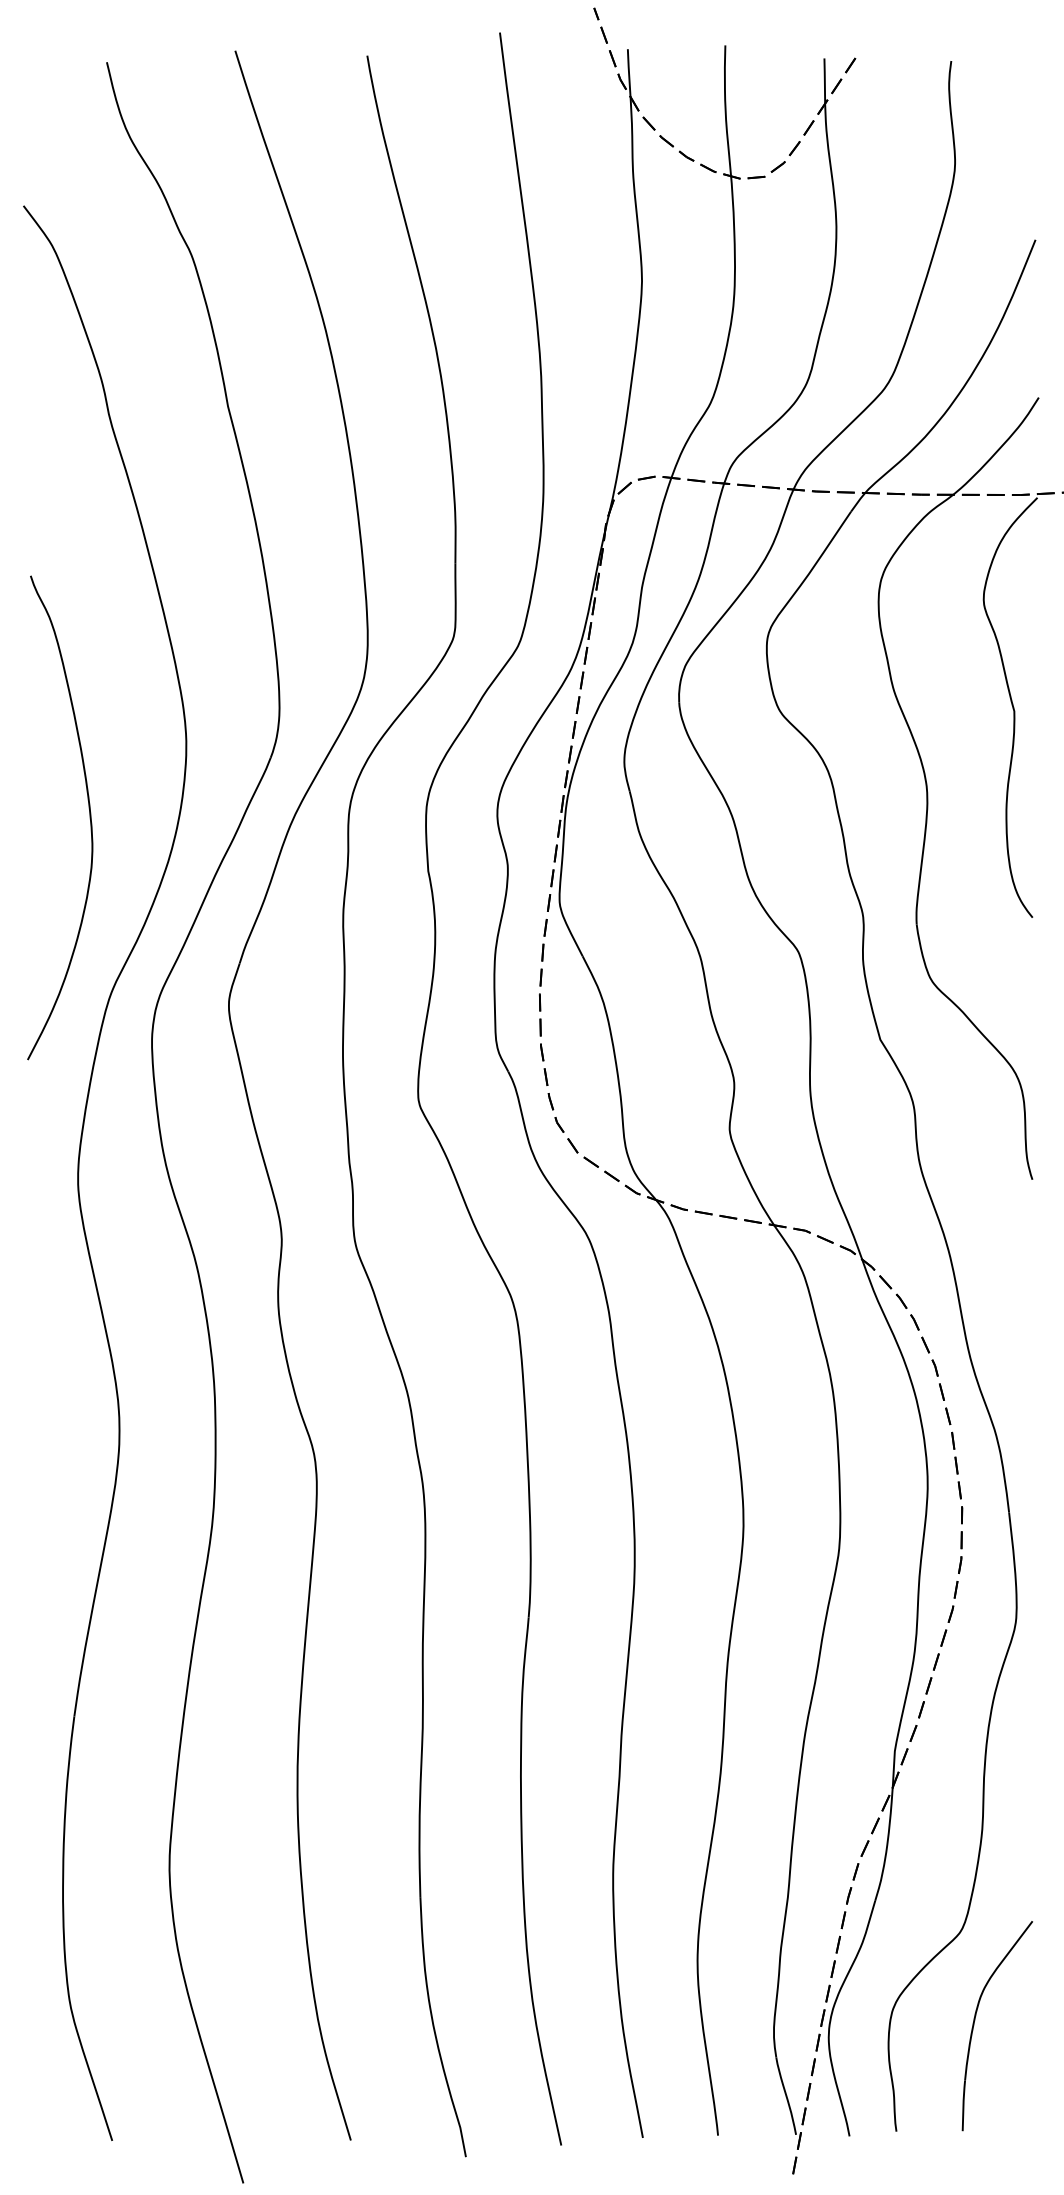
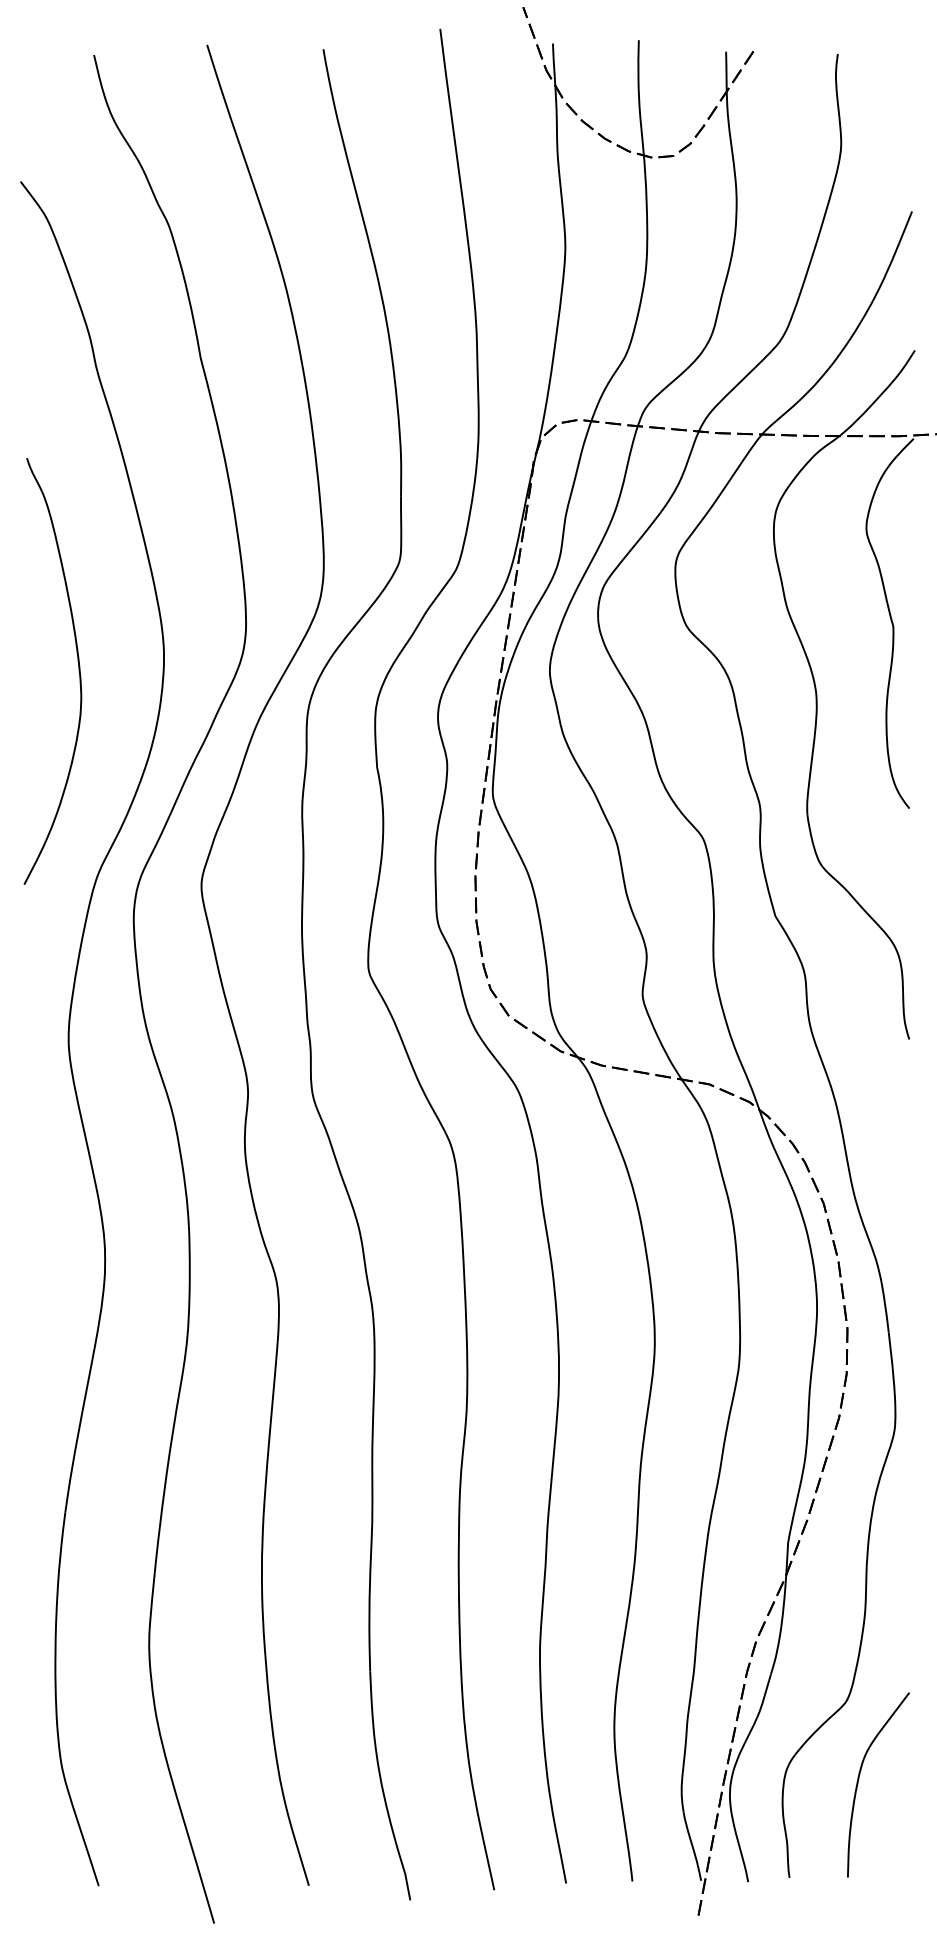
curve: (89, 817) -> (78, 671), moved

